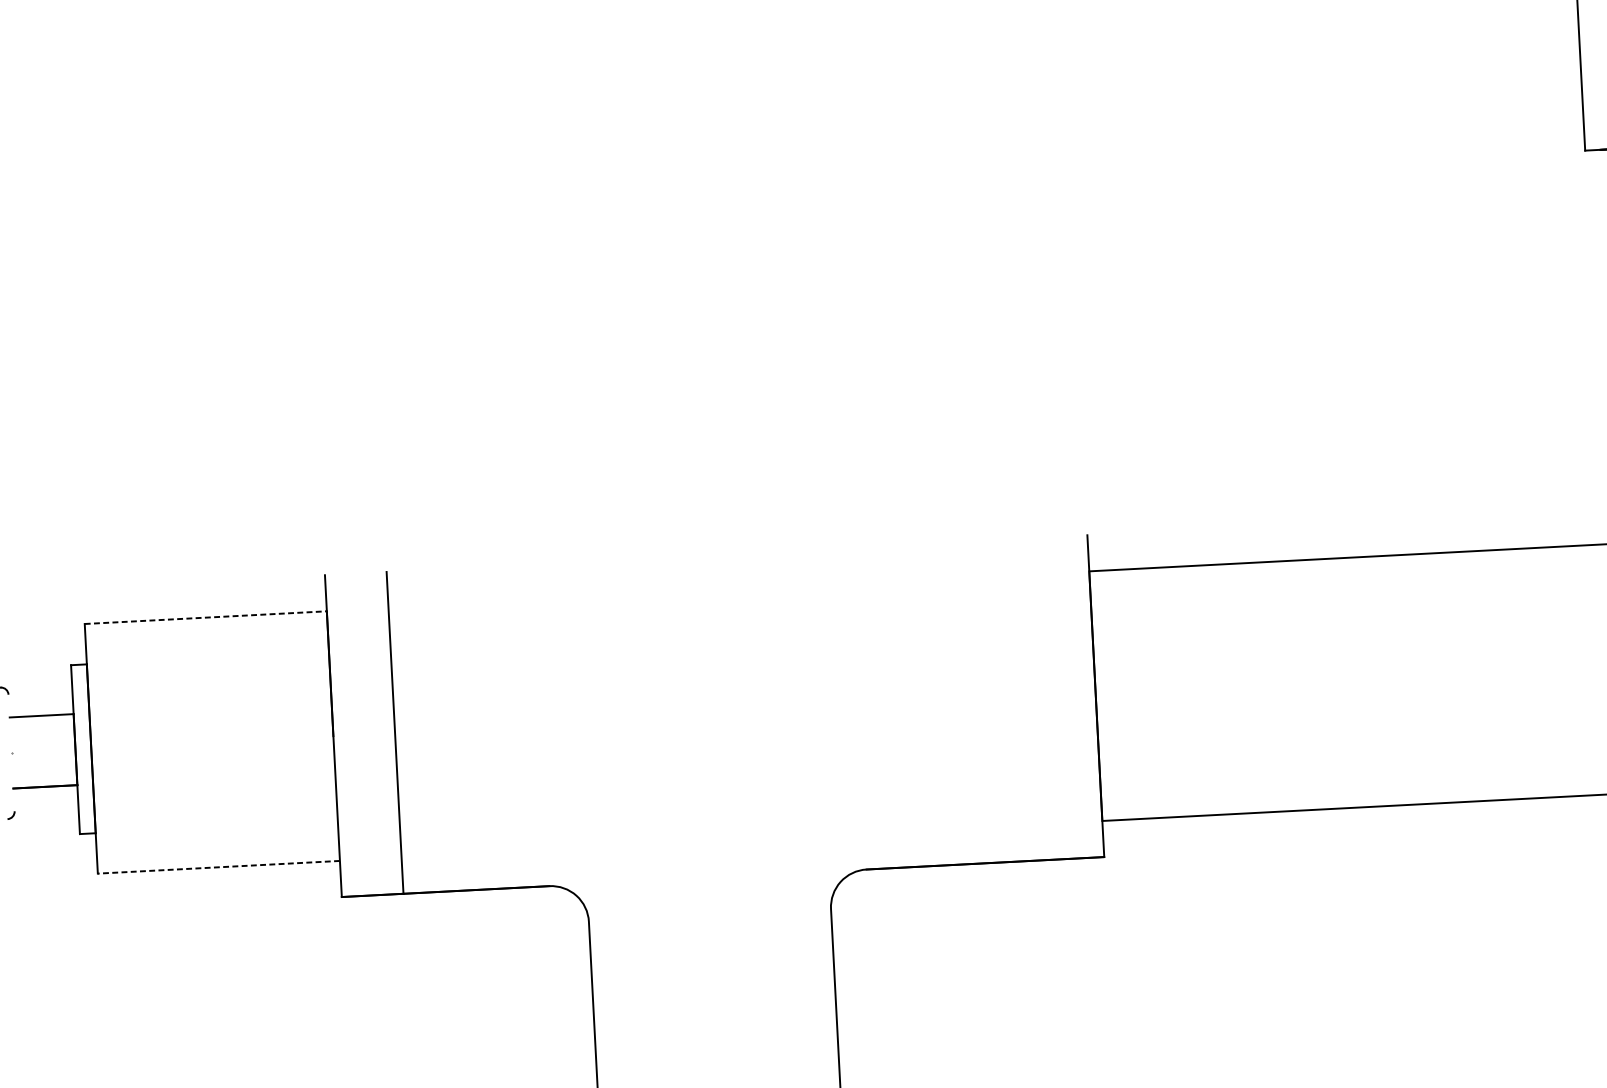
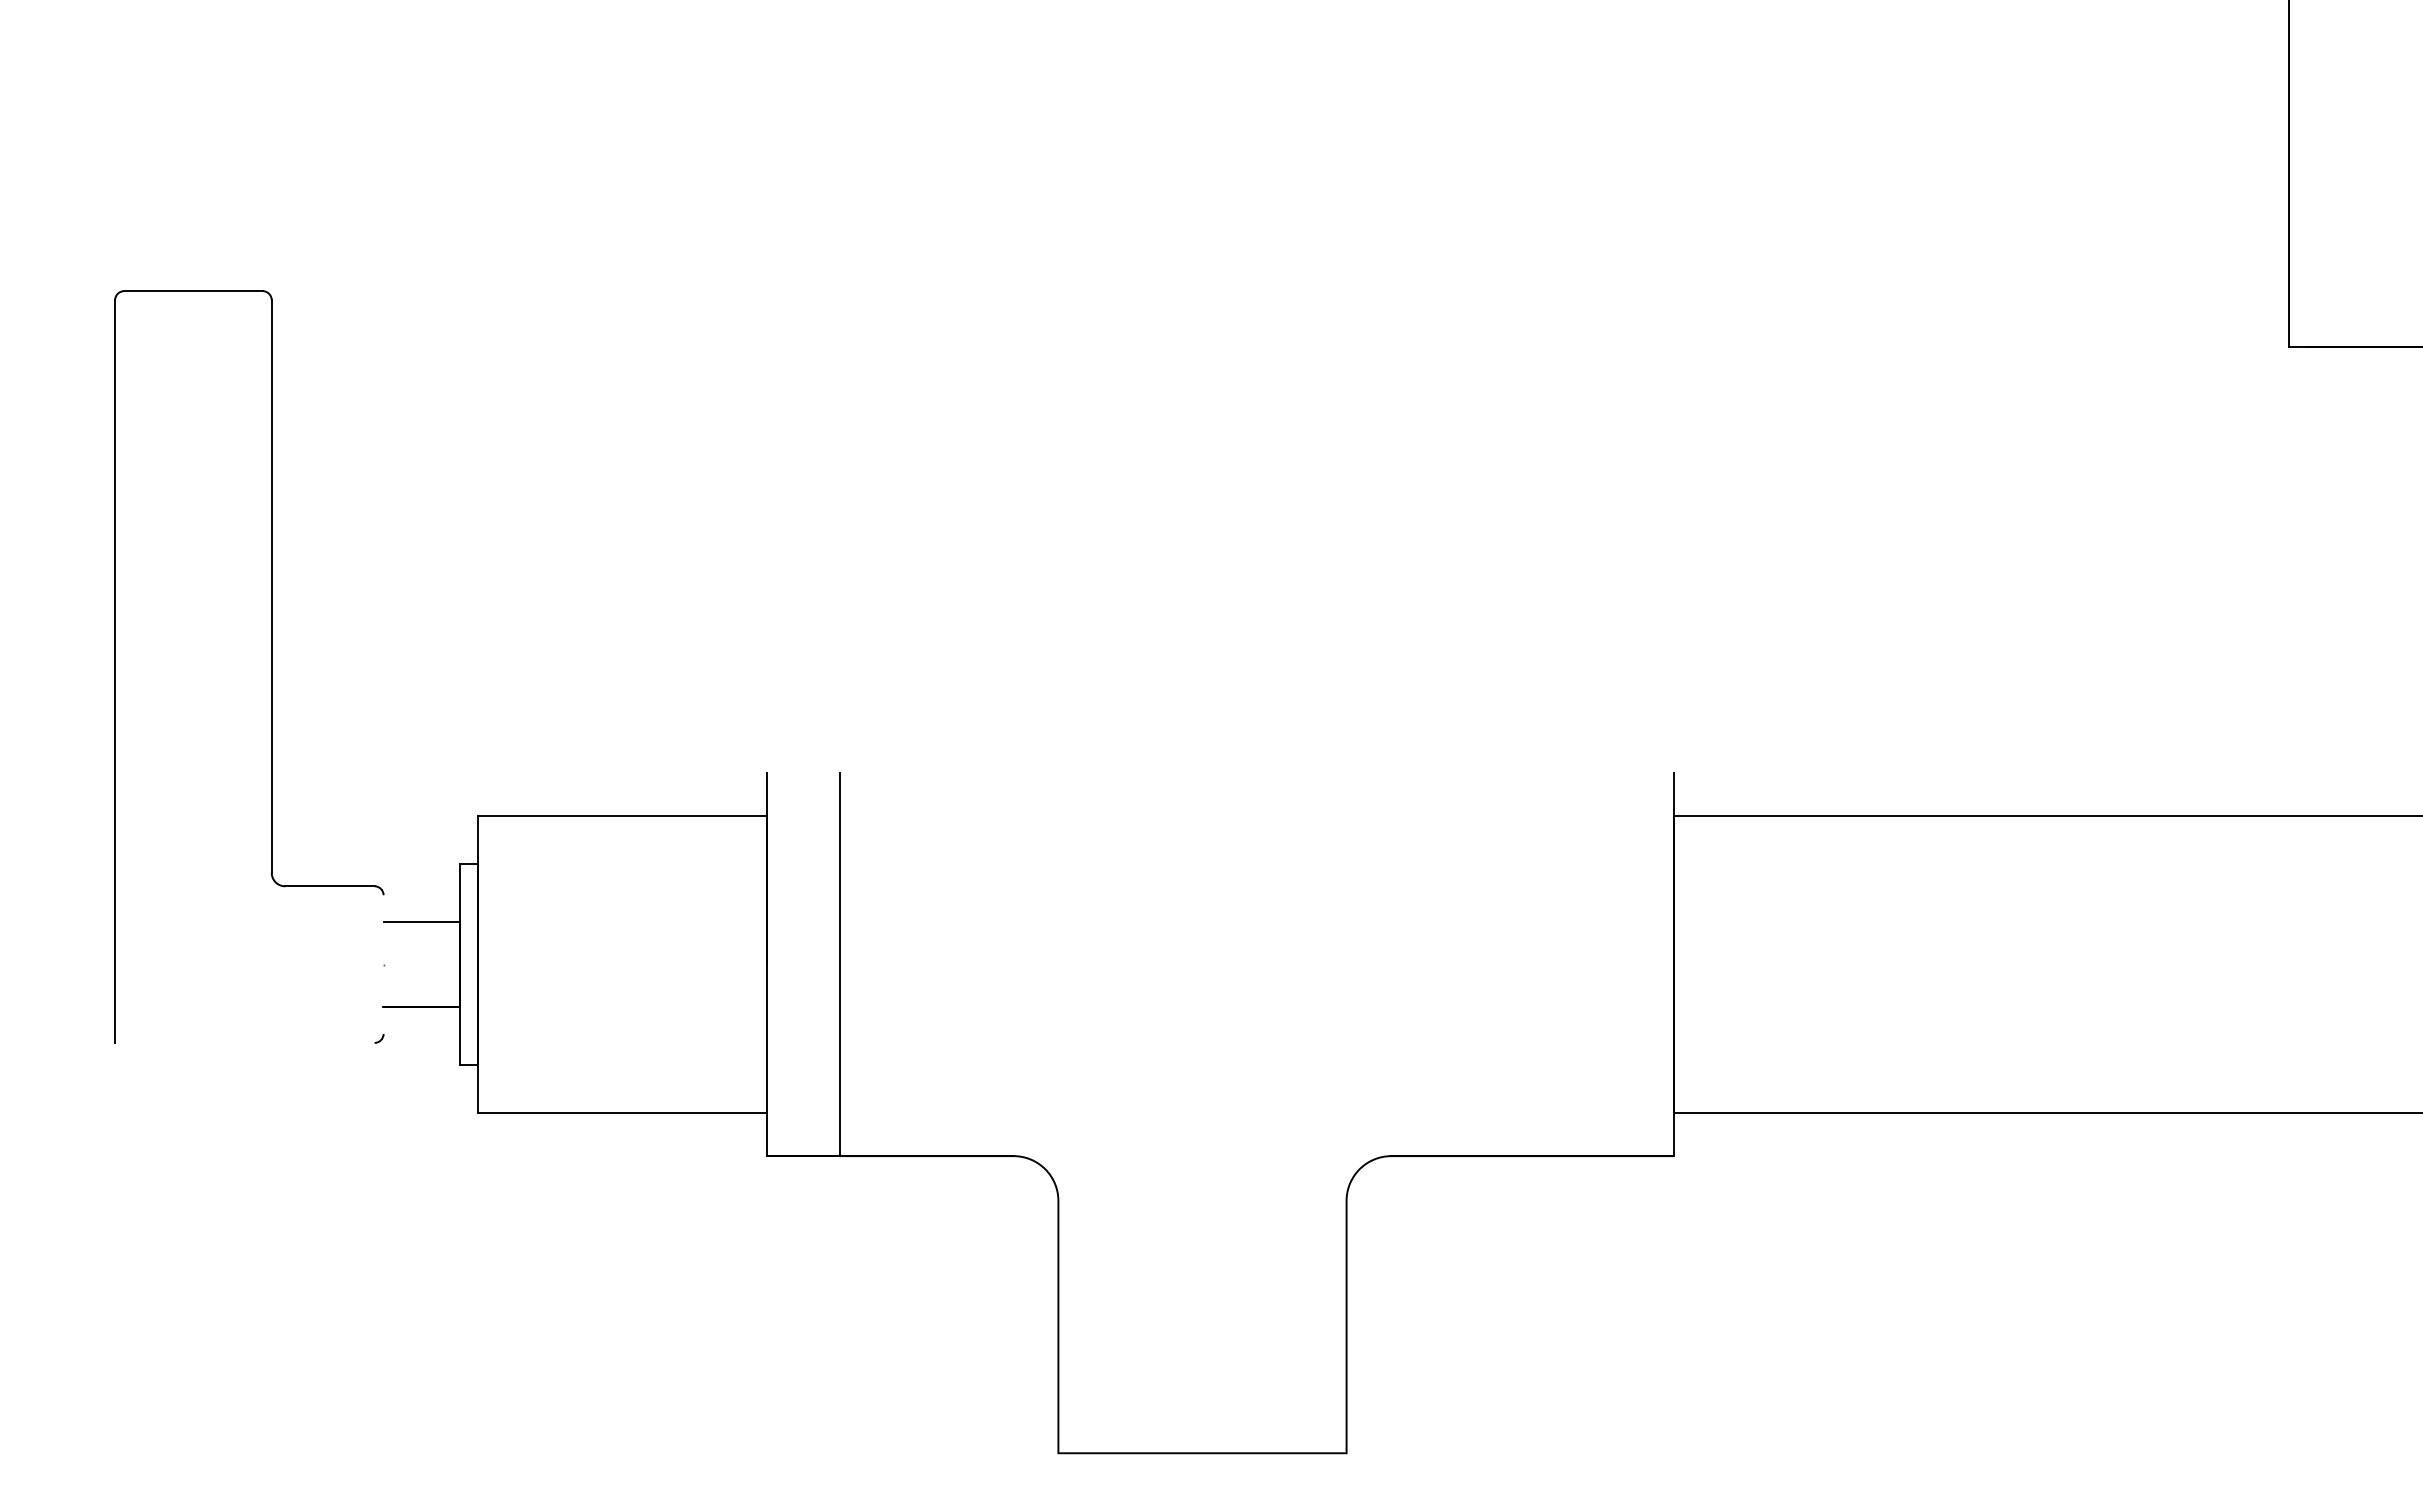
line: (206, 617) -> (623, 816), dashed -> solid
line: (218, 867) -> (622, 1113), dashed -> solid

